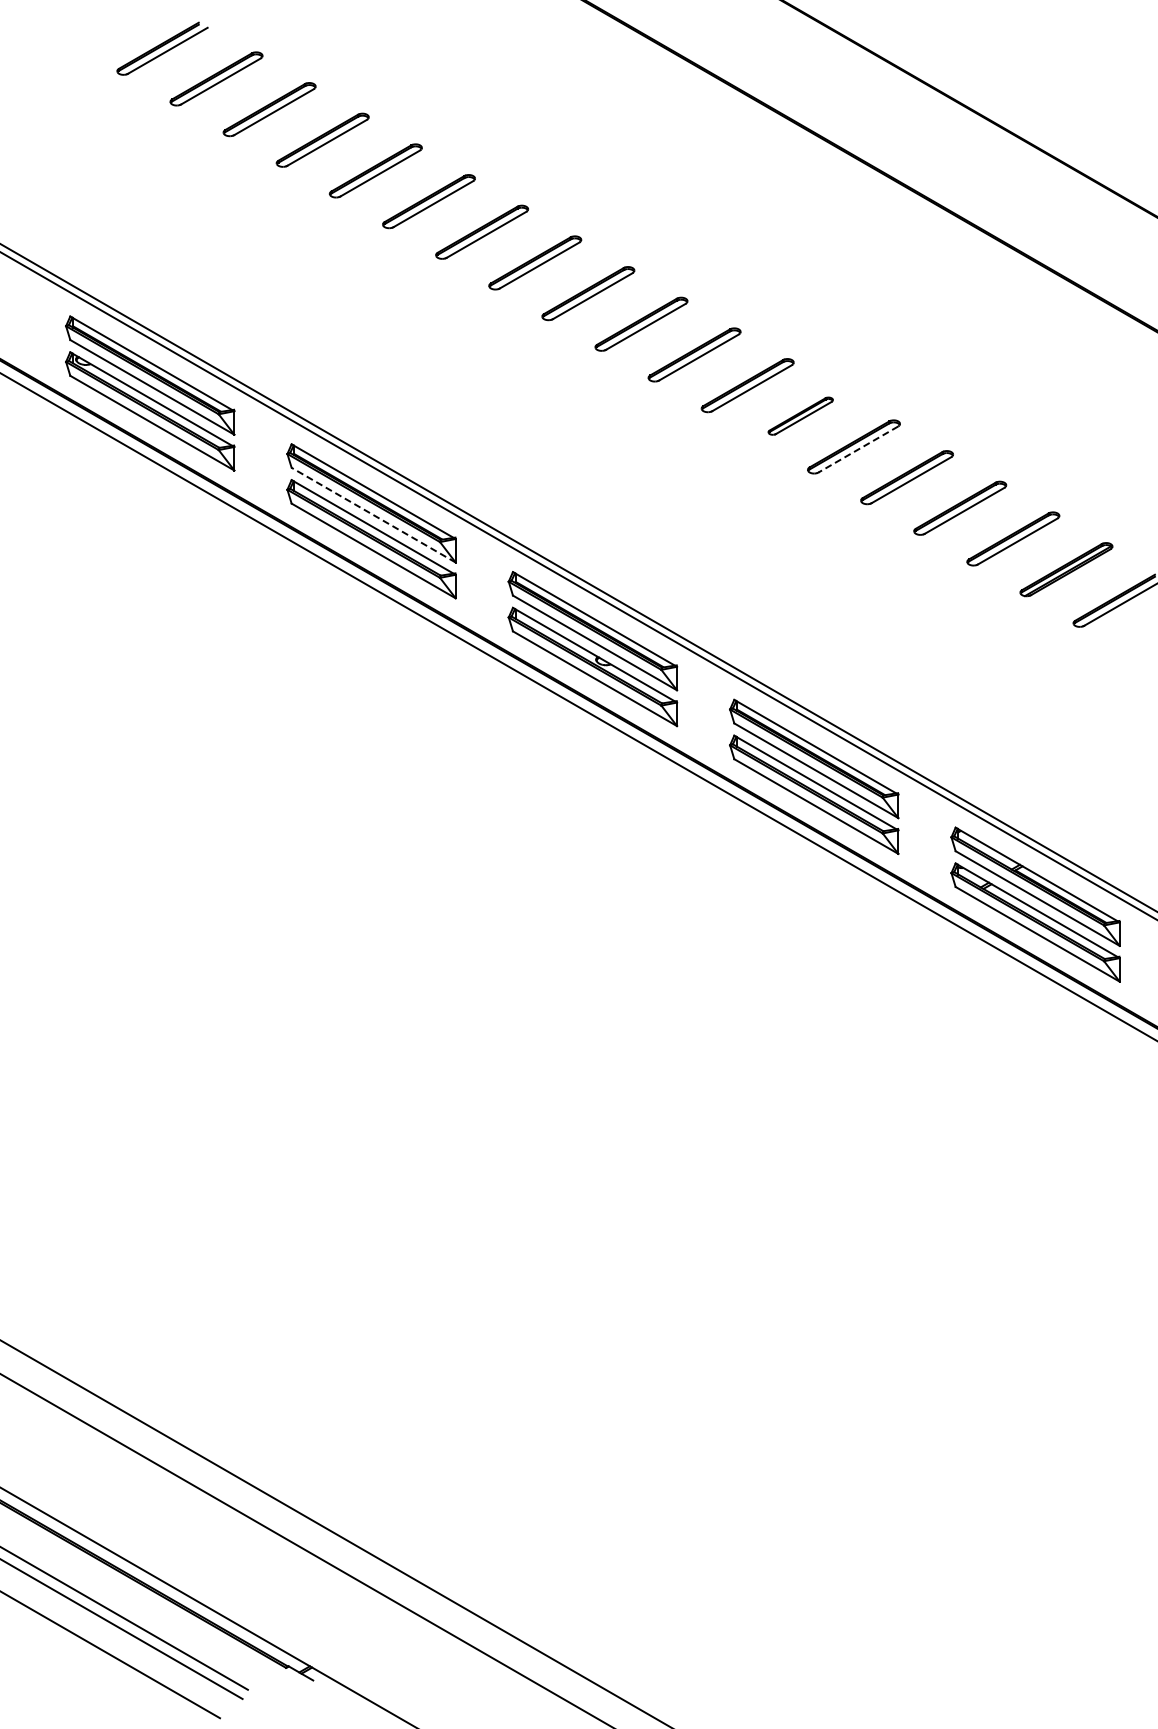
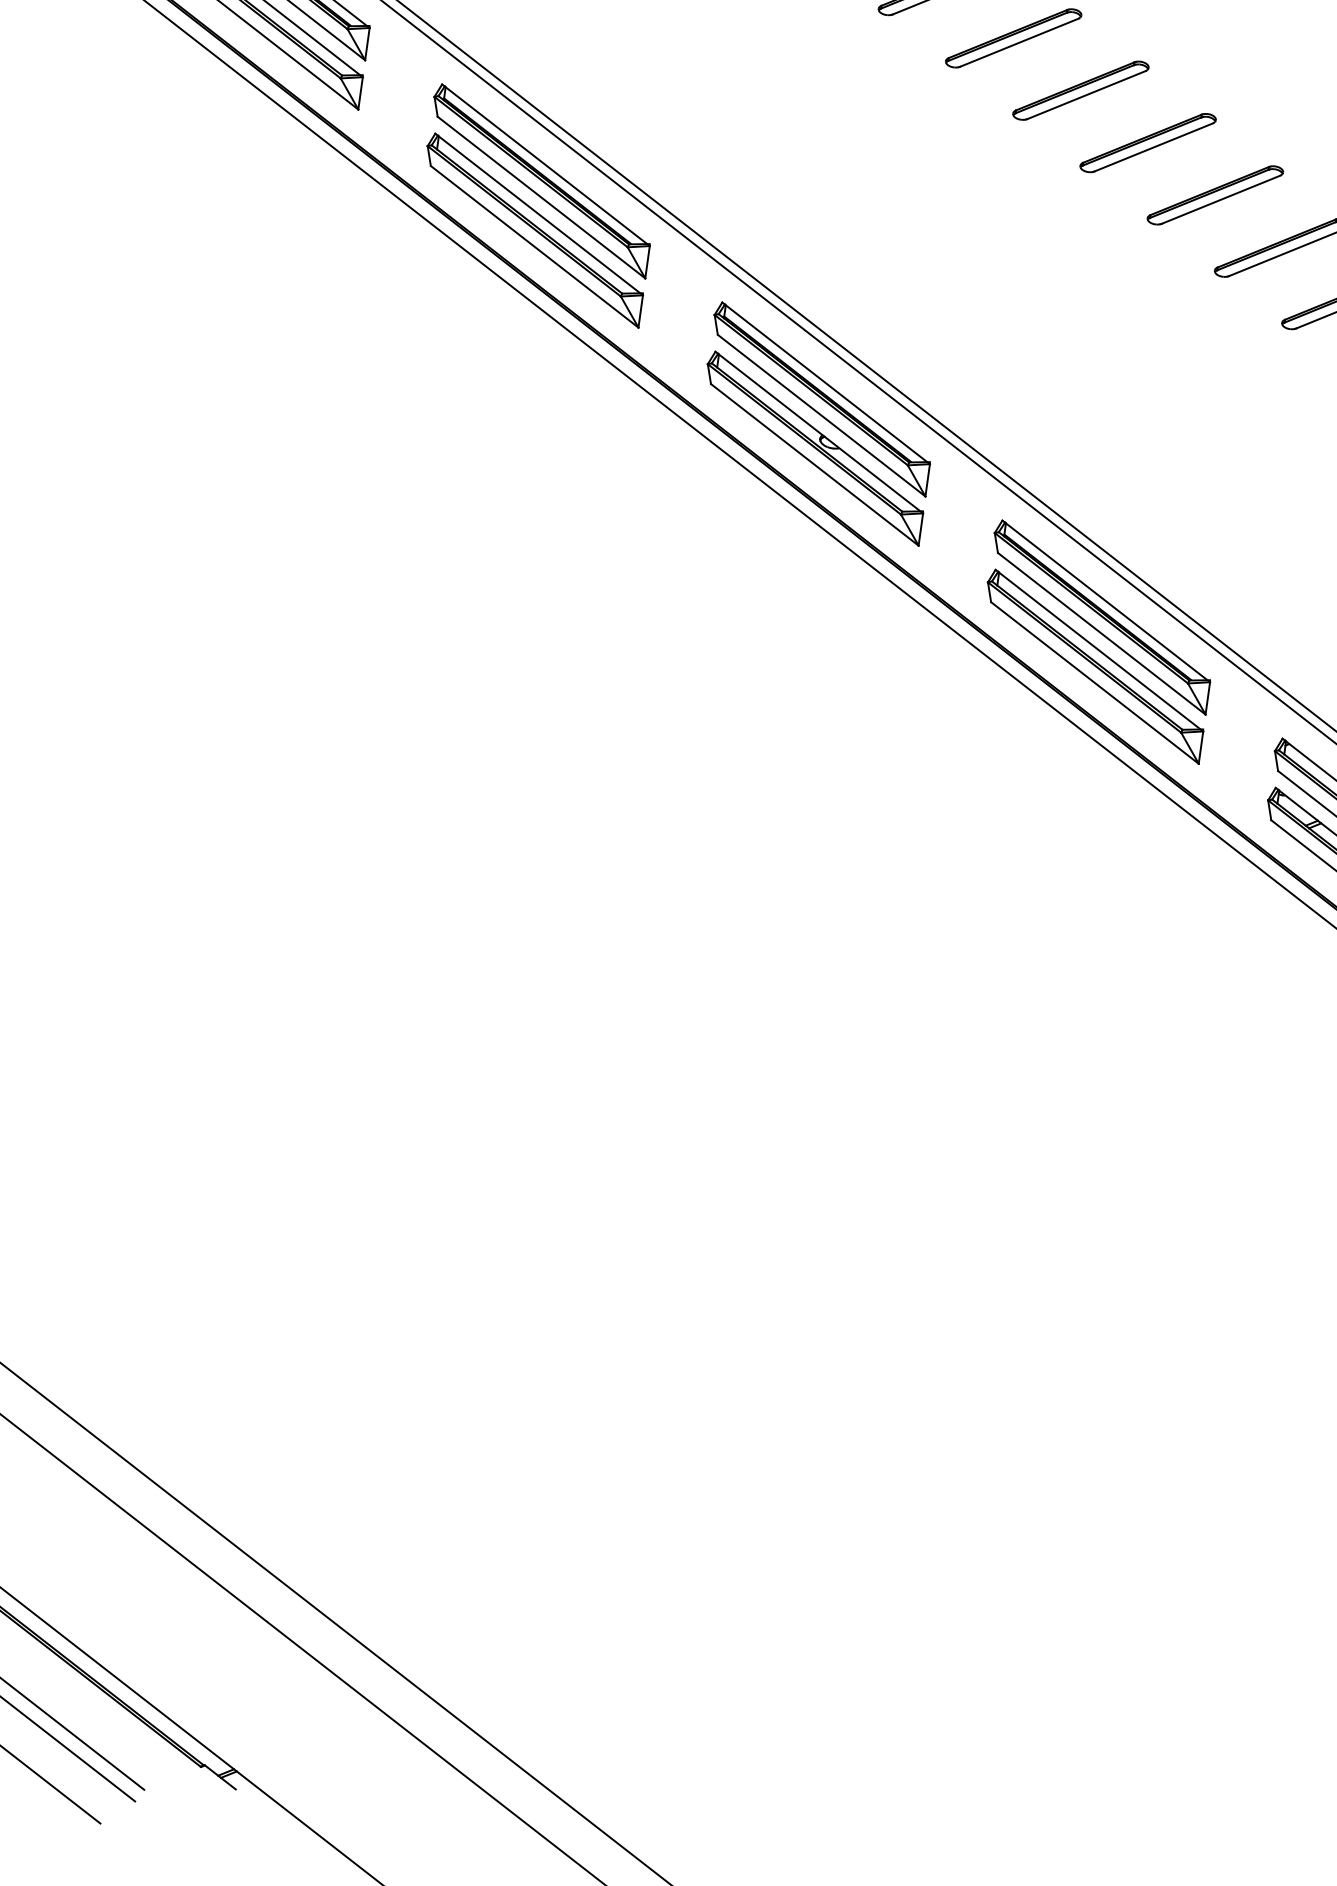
part: (800, 415) -> (1147, 141), size x1.43
line: (857, 449) -> (1219, 199), dashed -> solid
line: (373, 515) -> (541, 198), dashed -> solid

